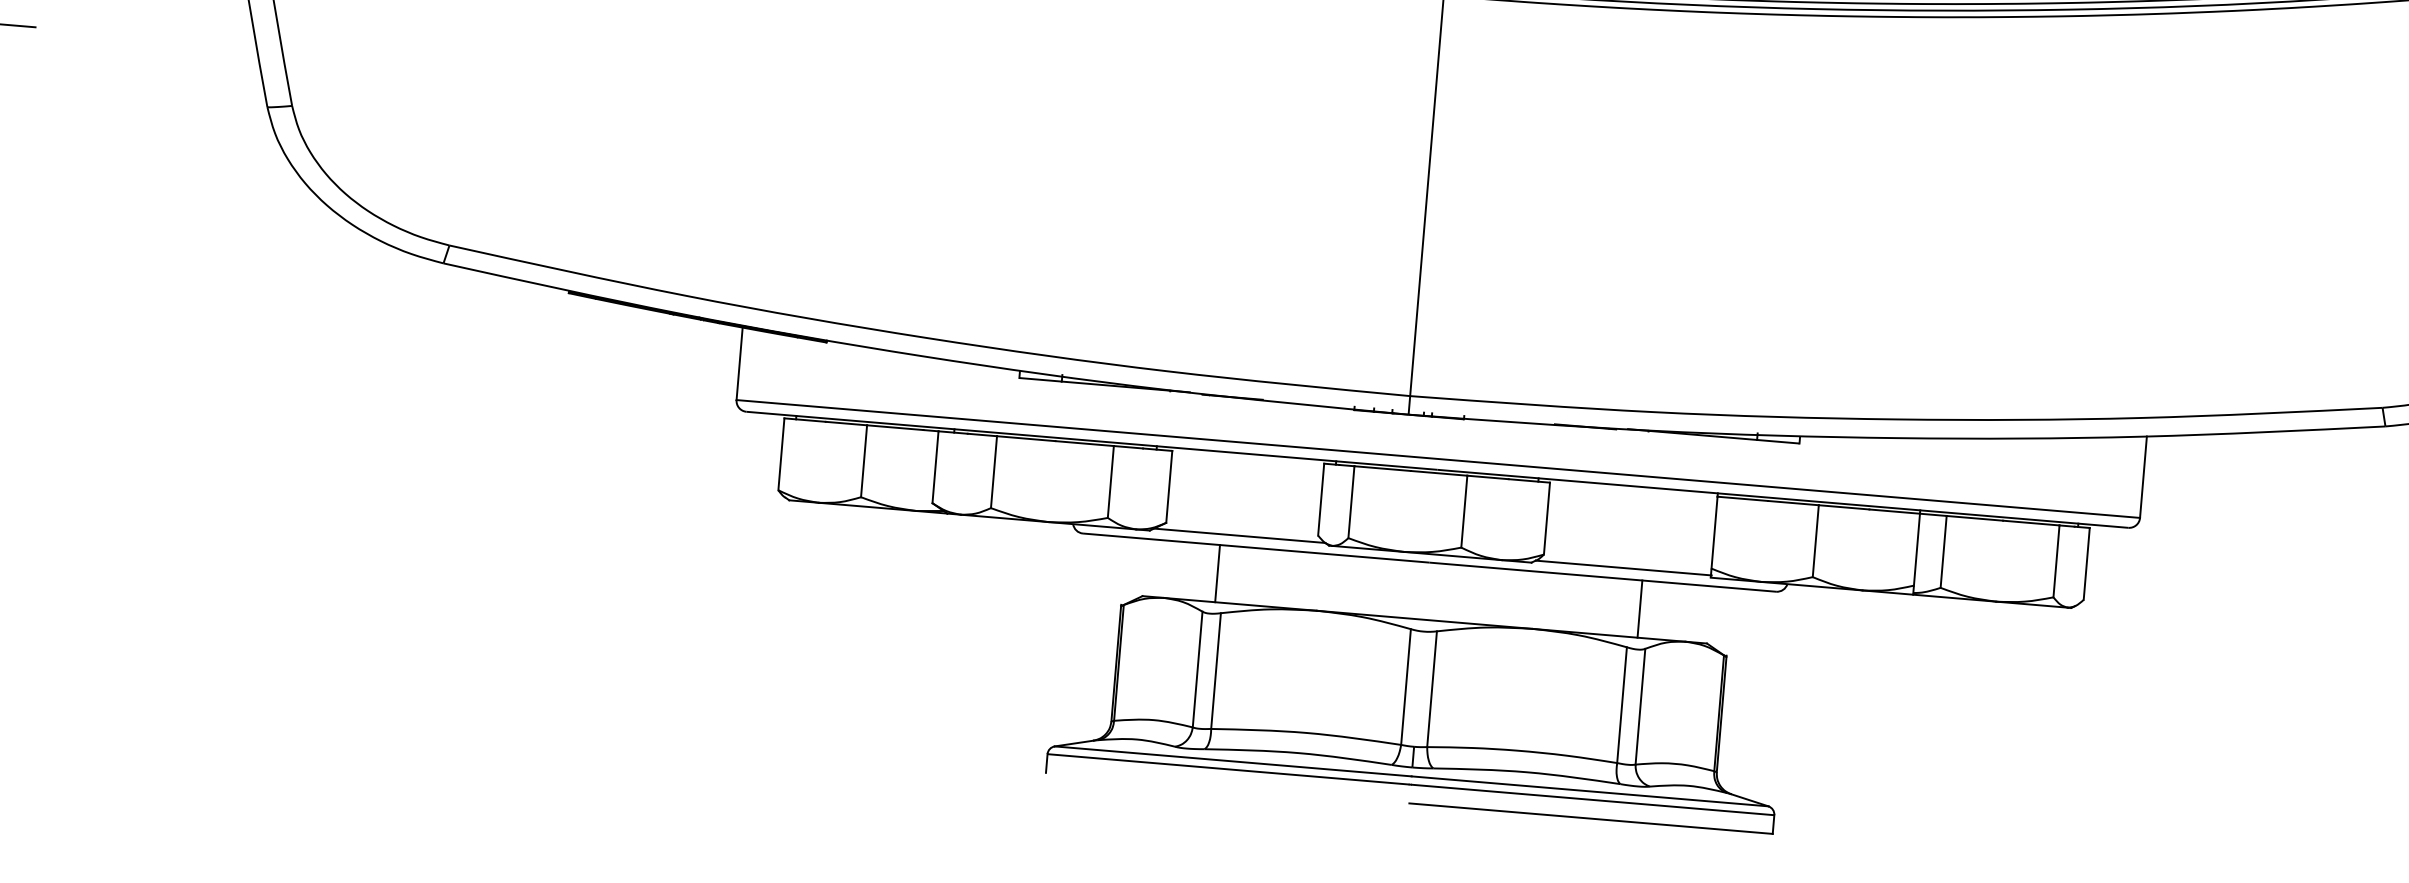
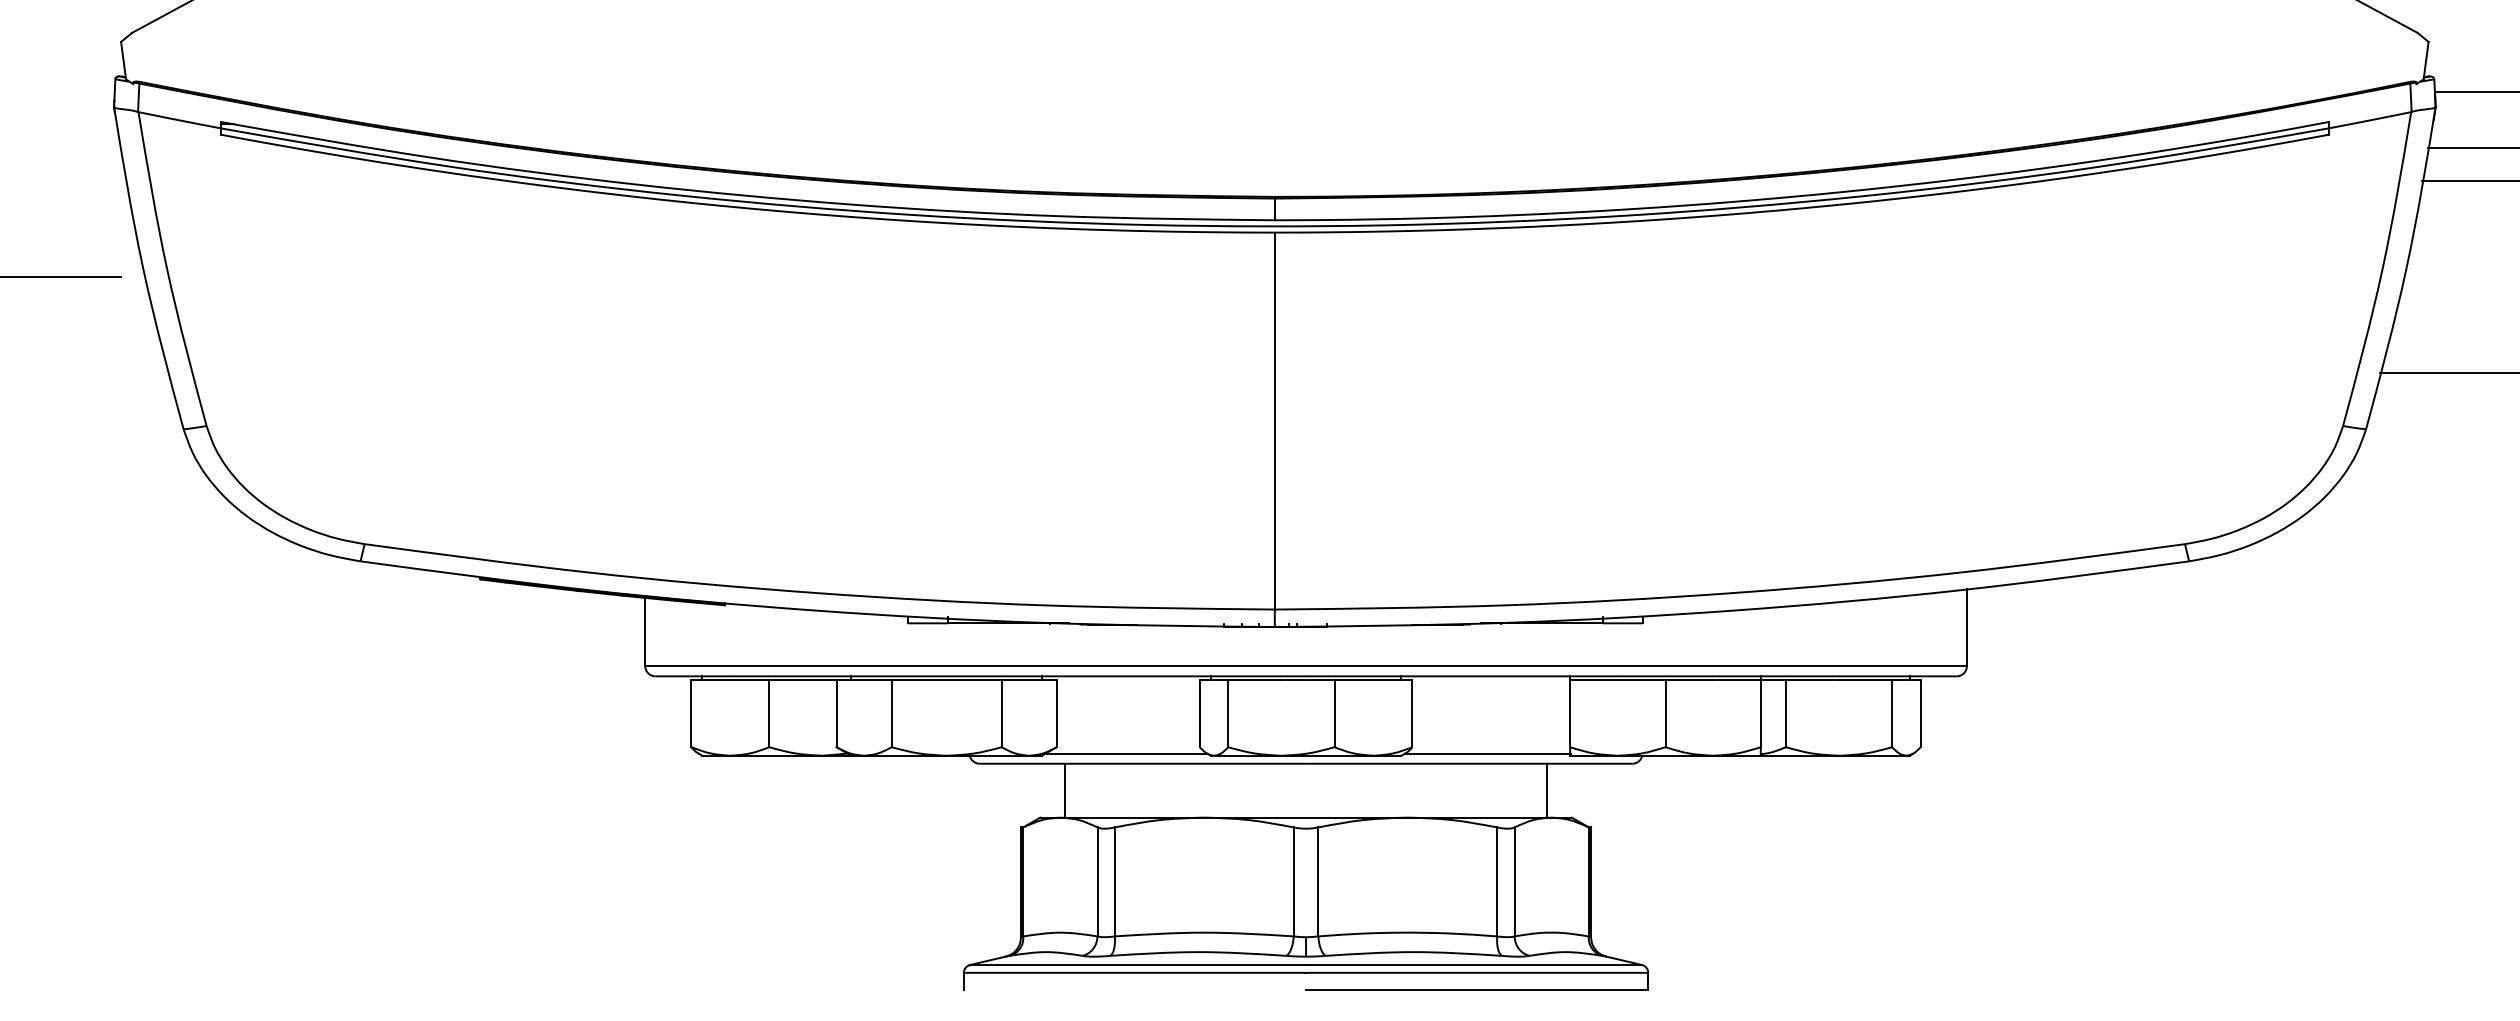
line: (1217, 573) -> (1064, 790), moved
line: (1640, 608) -> (1547, 790), moved

